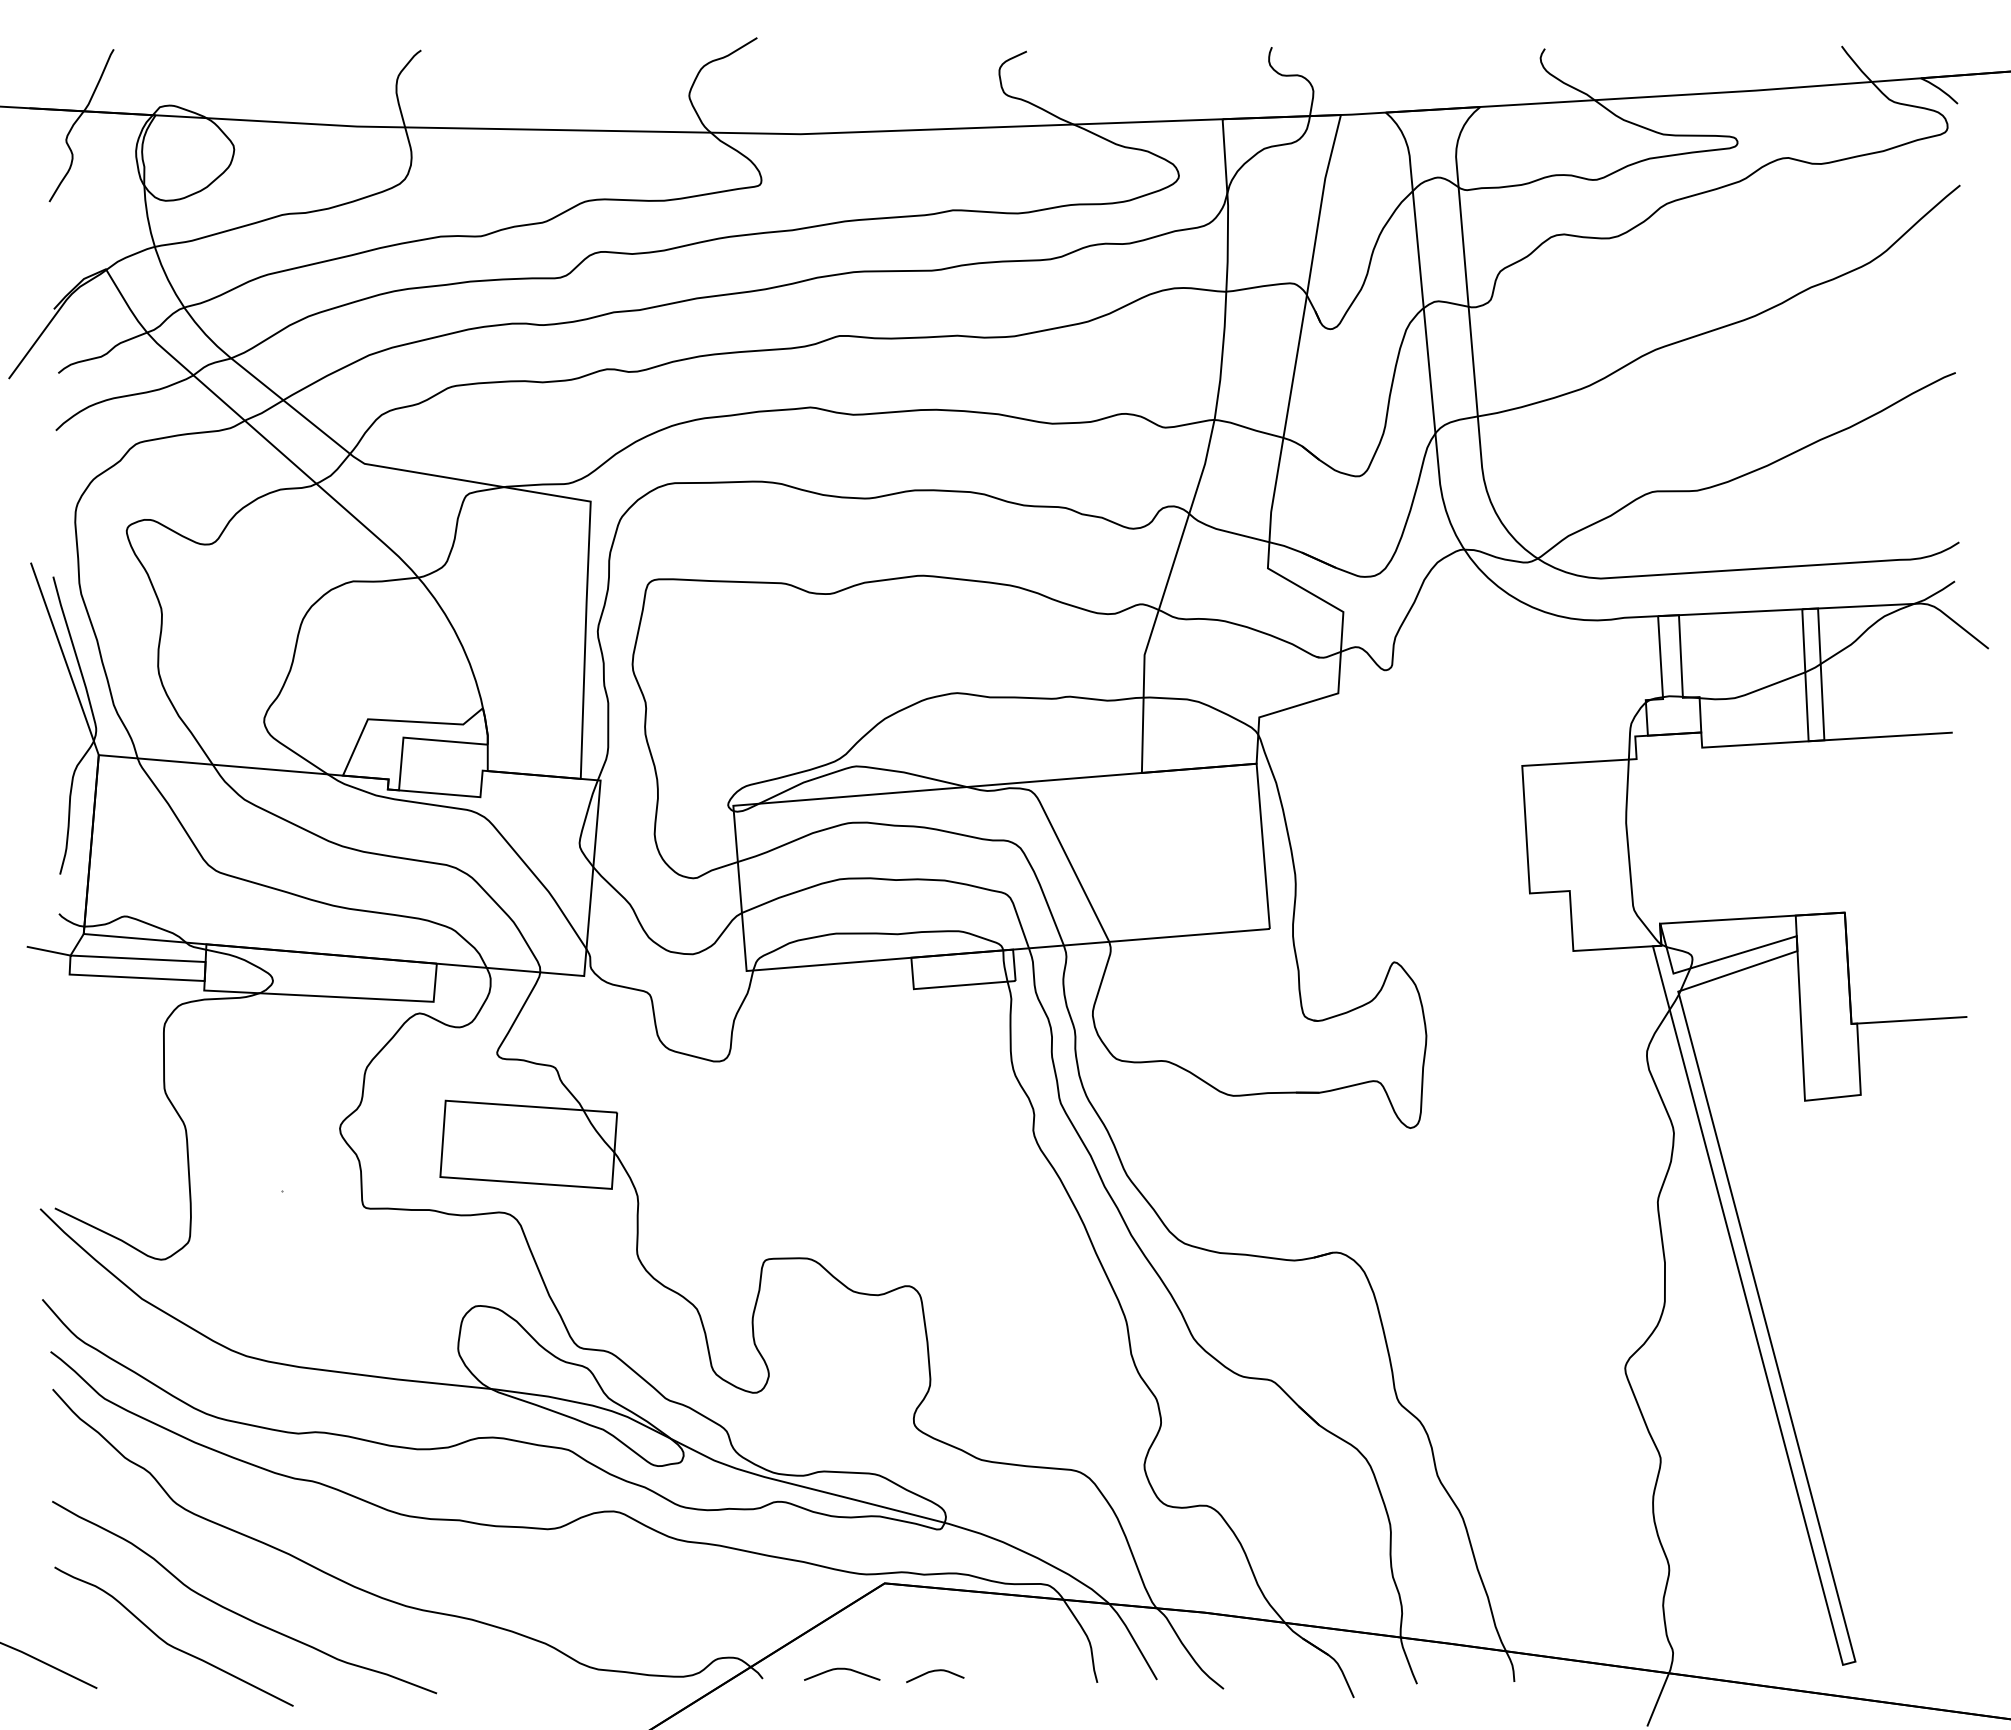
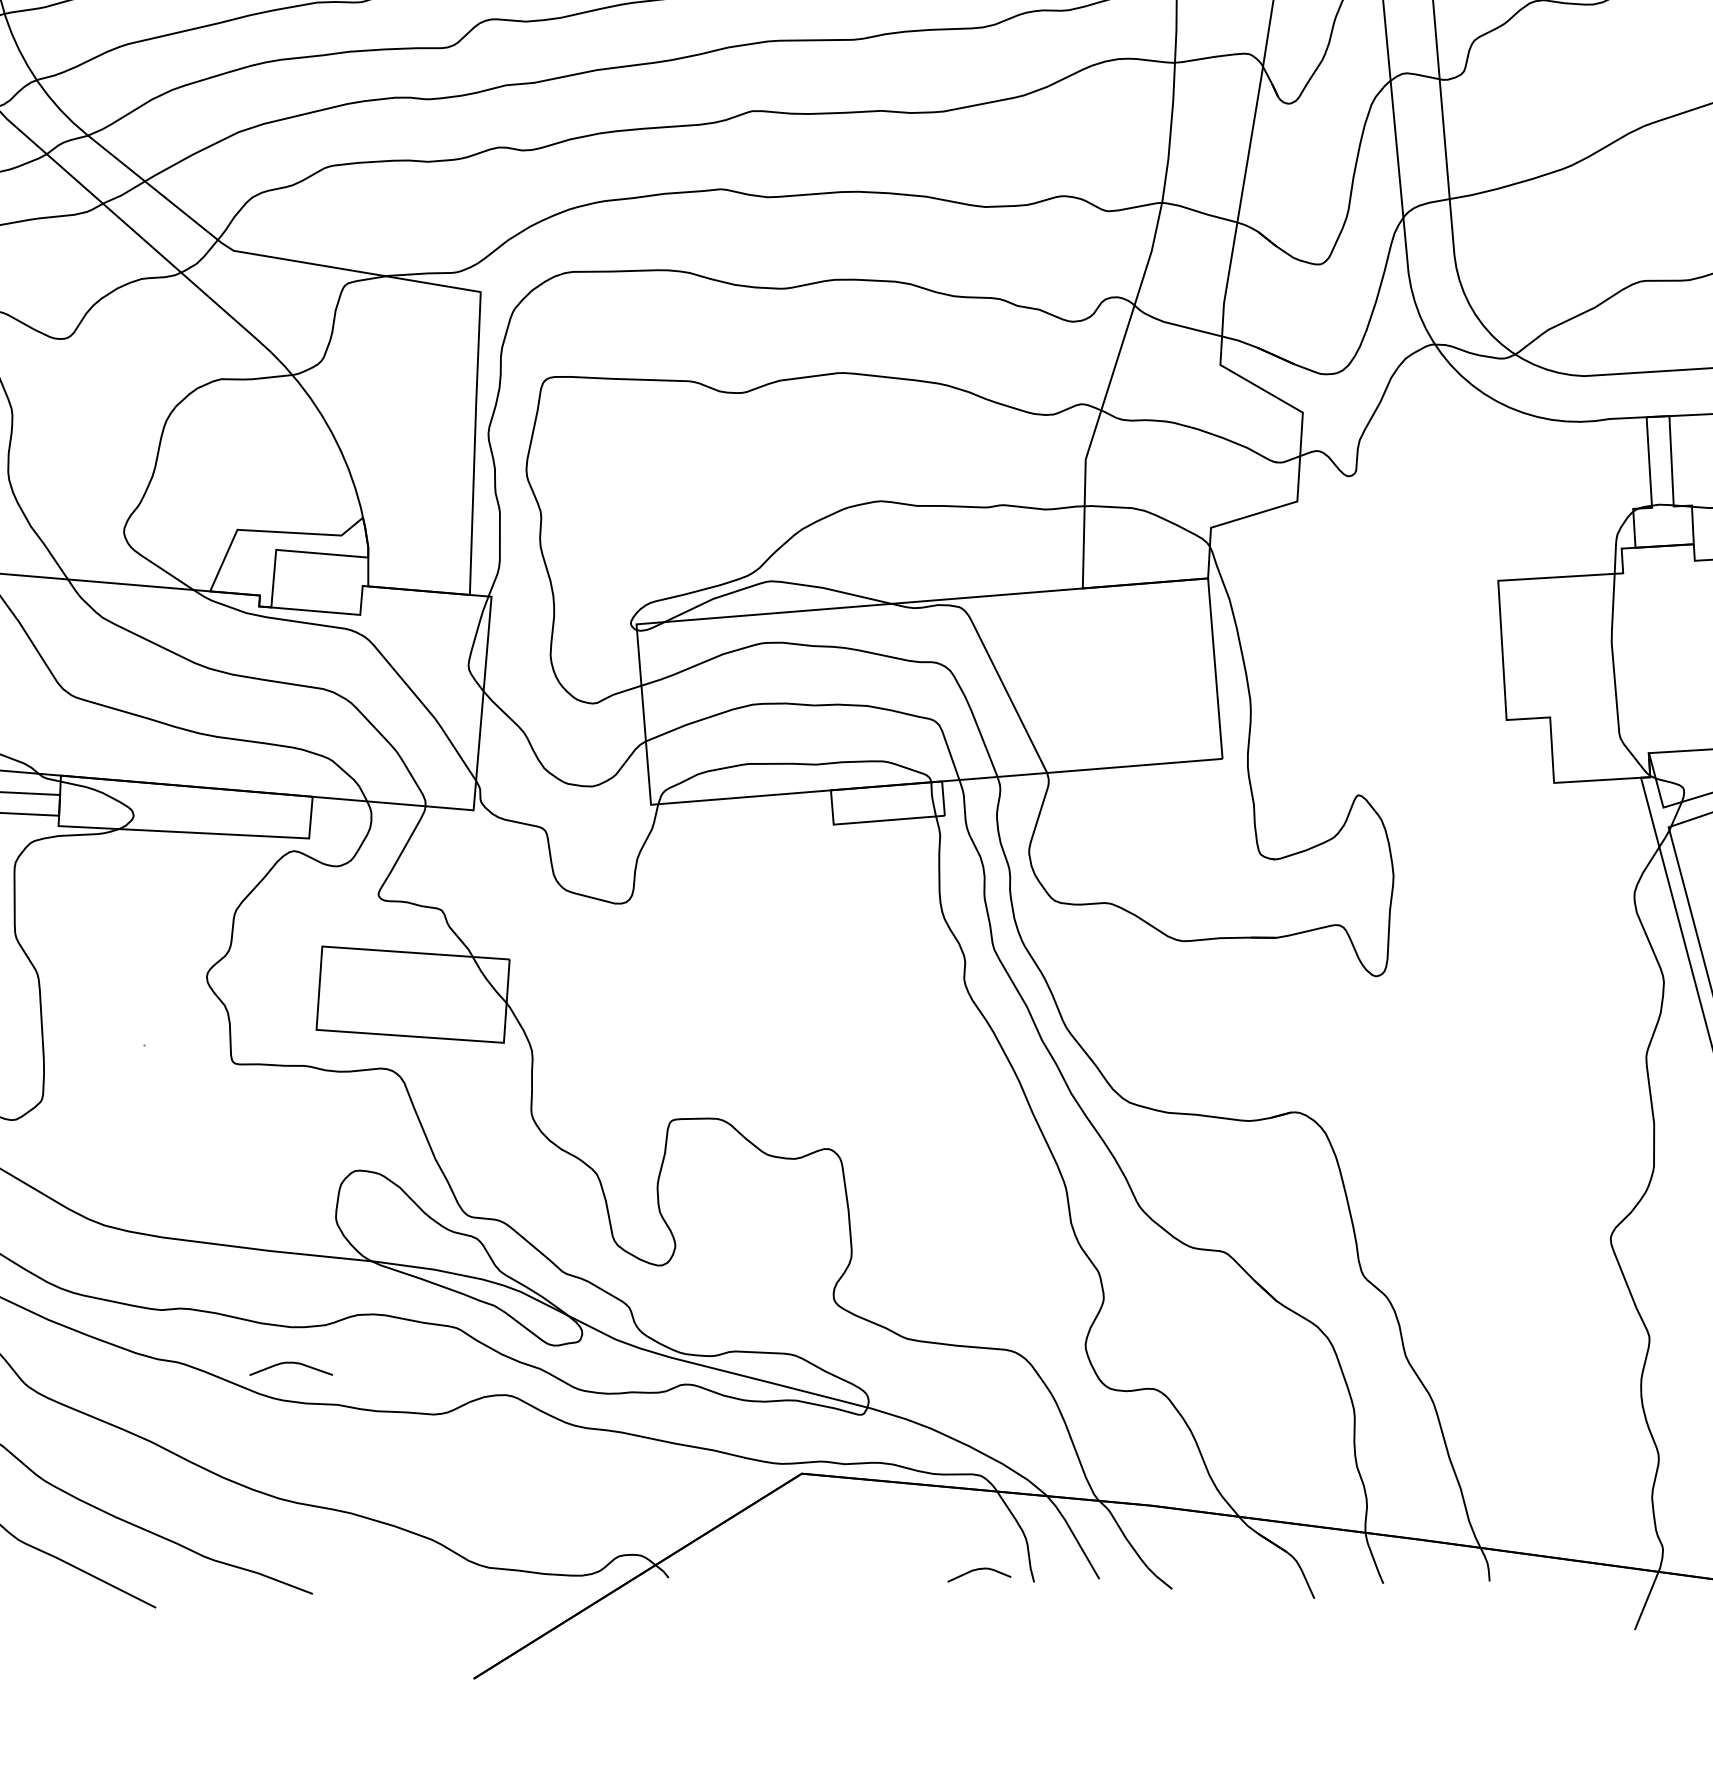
curve: (842, 1669) -> (291, 1363), moved
curve: (935, 1671) -> (979, 1569), moved

